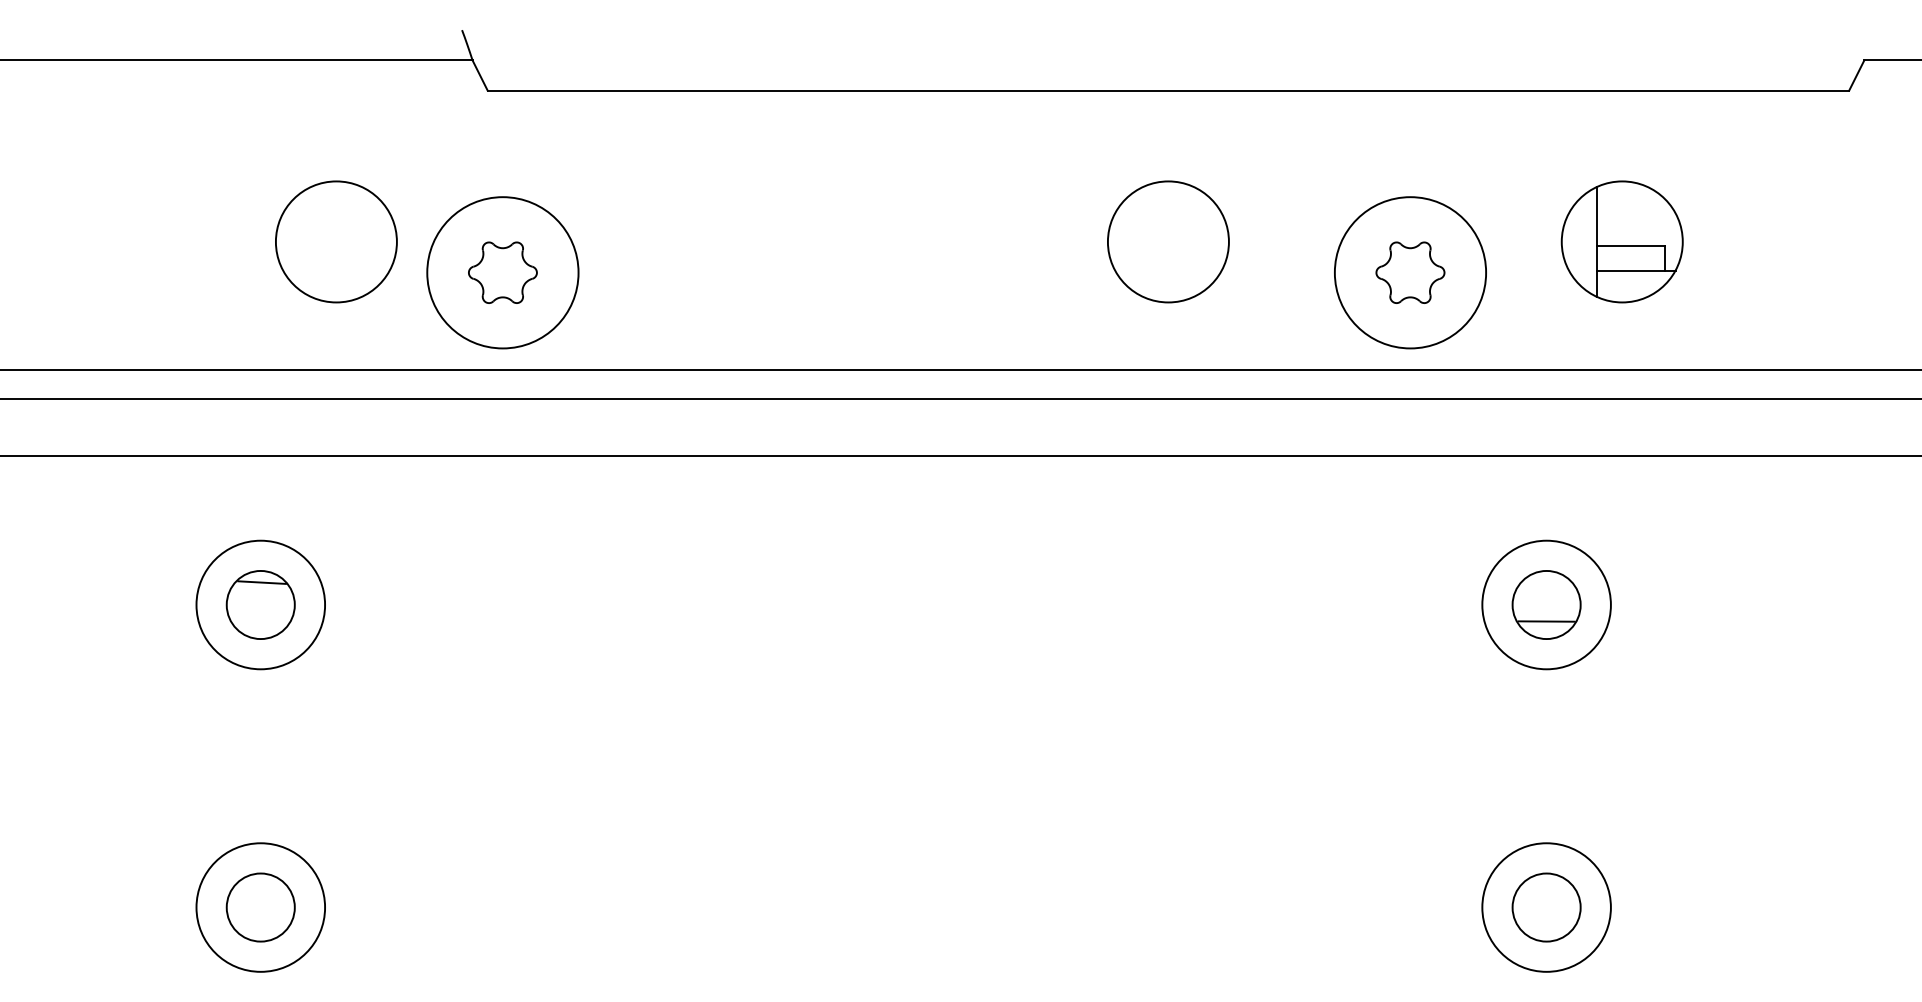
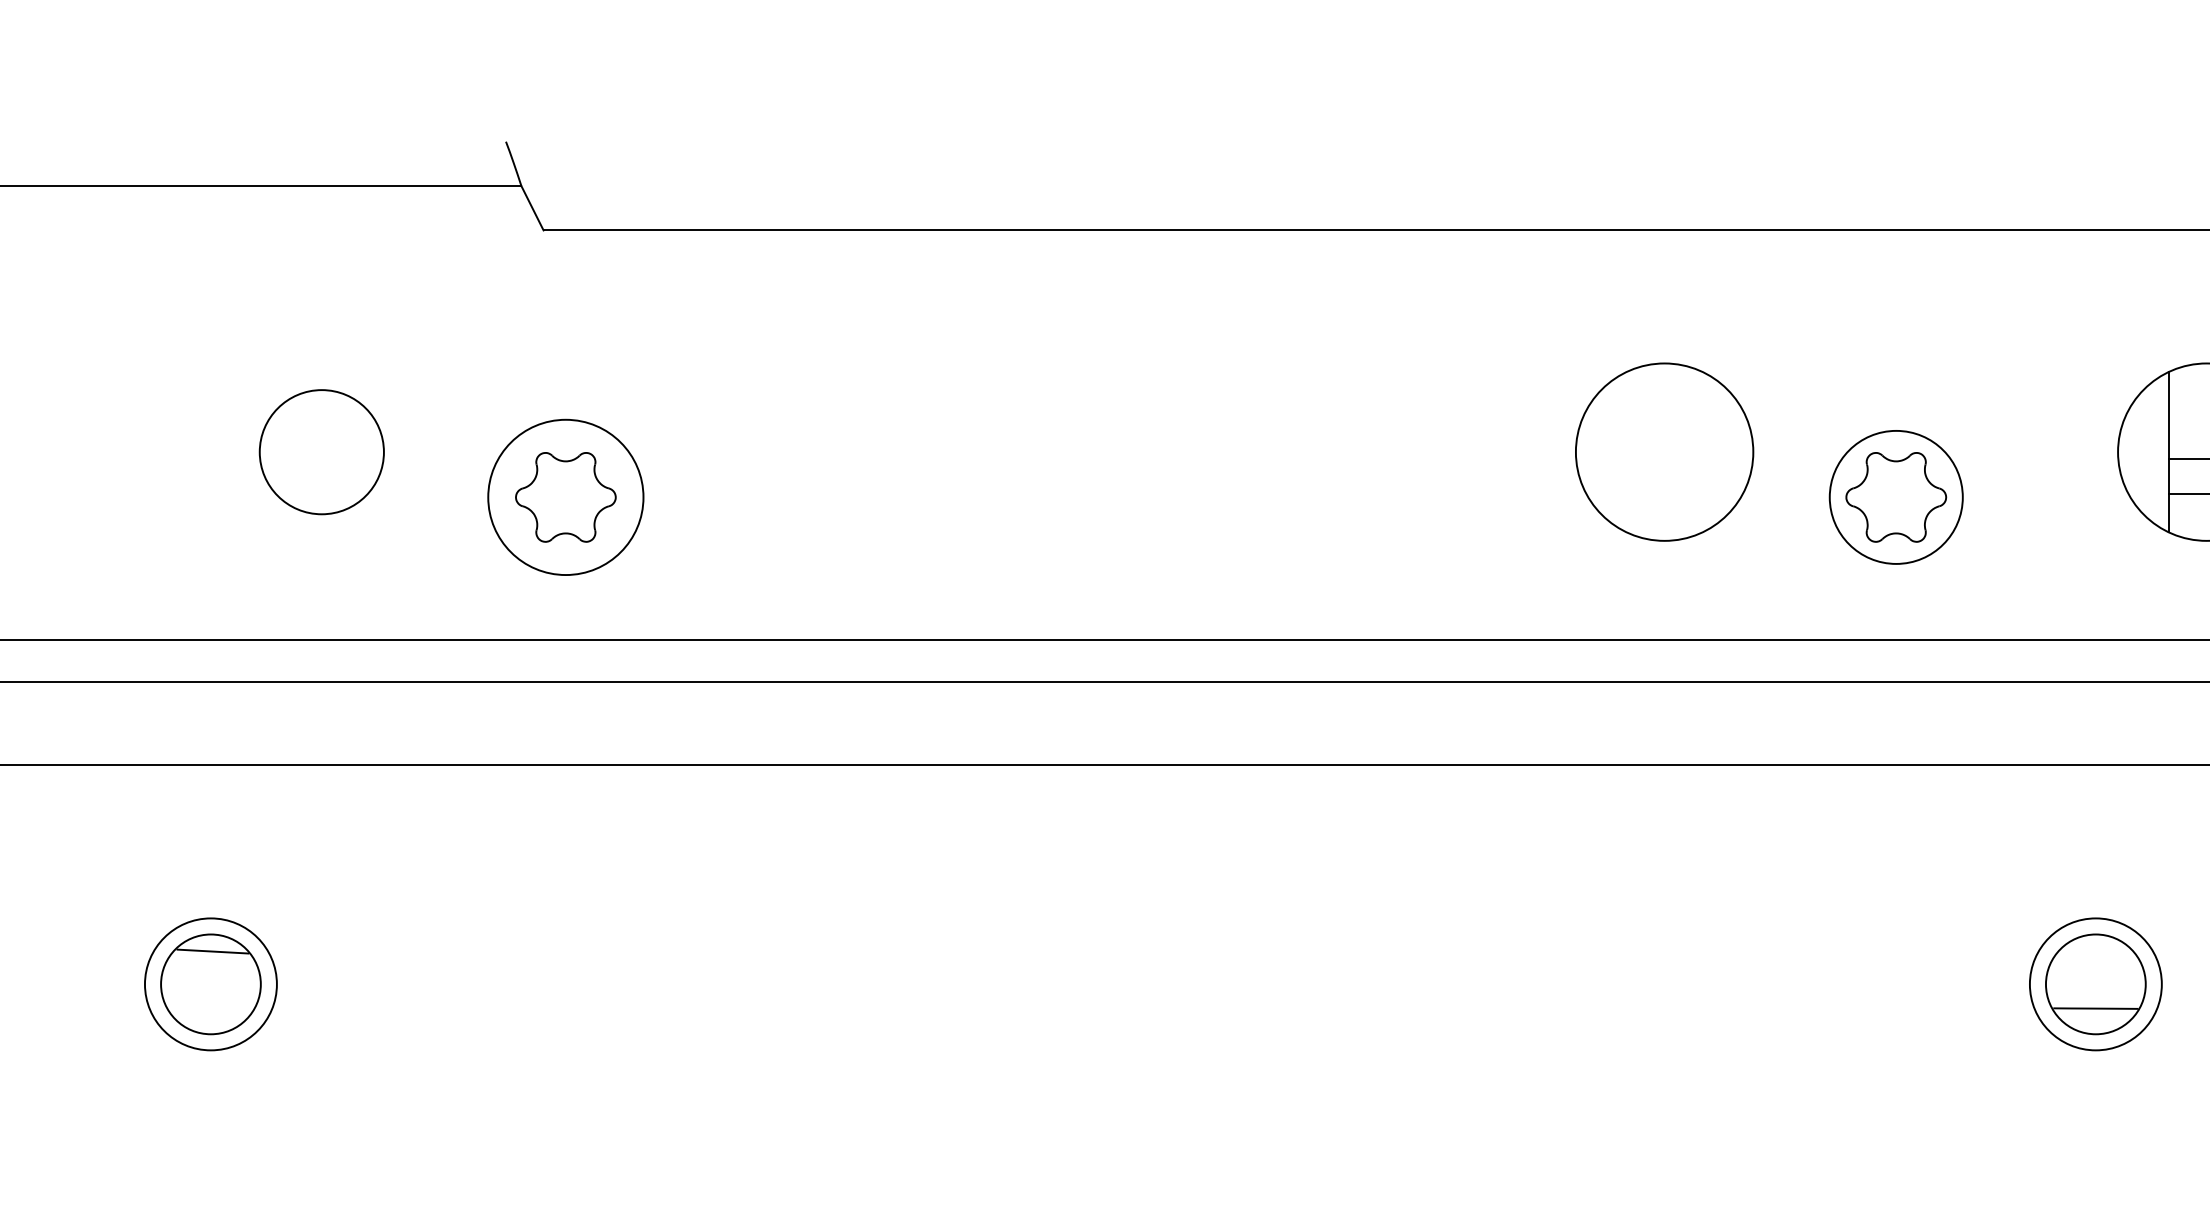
circle: (336, 241) -> (321, 451), size x0.7
circle: (1168, 241) -> (1664, 451), moved
circle: (502, 272) -> (565, 496), size x0.7
circle: (1410, 272) -> (1896, 496), size x0.6
circle: (260, 604) -> (210, 983), size x0.7
circle: (1546, 604) -> (2095, 983), size x0.7

